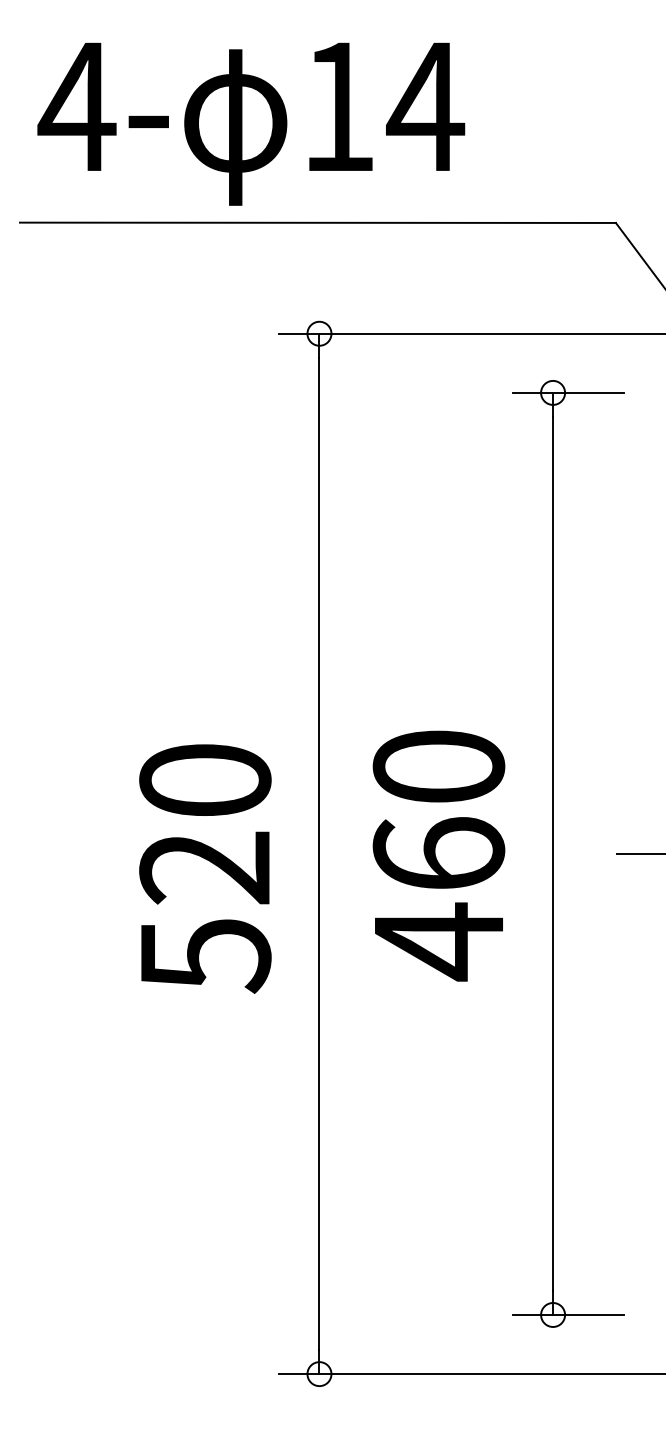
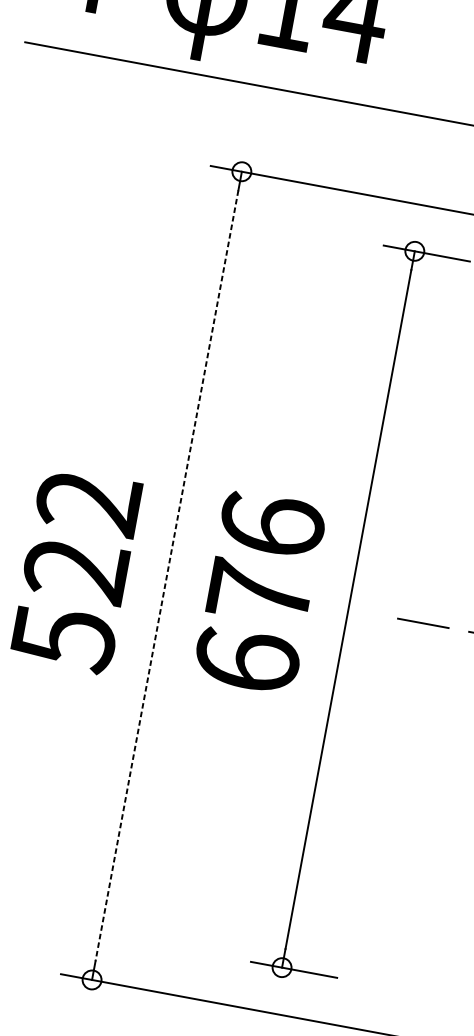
text: (205, 780) -> (89, 502), 520 -> 522
line: (319, 854) -> (166, 576), solid -> dashed
text: (438, 855) -> (259, 594), 460 -> 676

